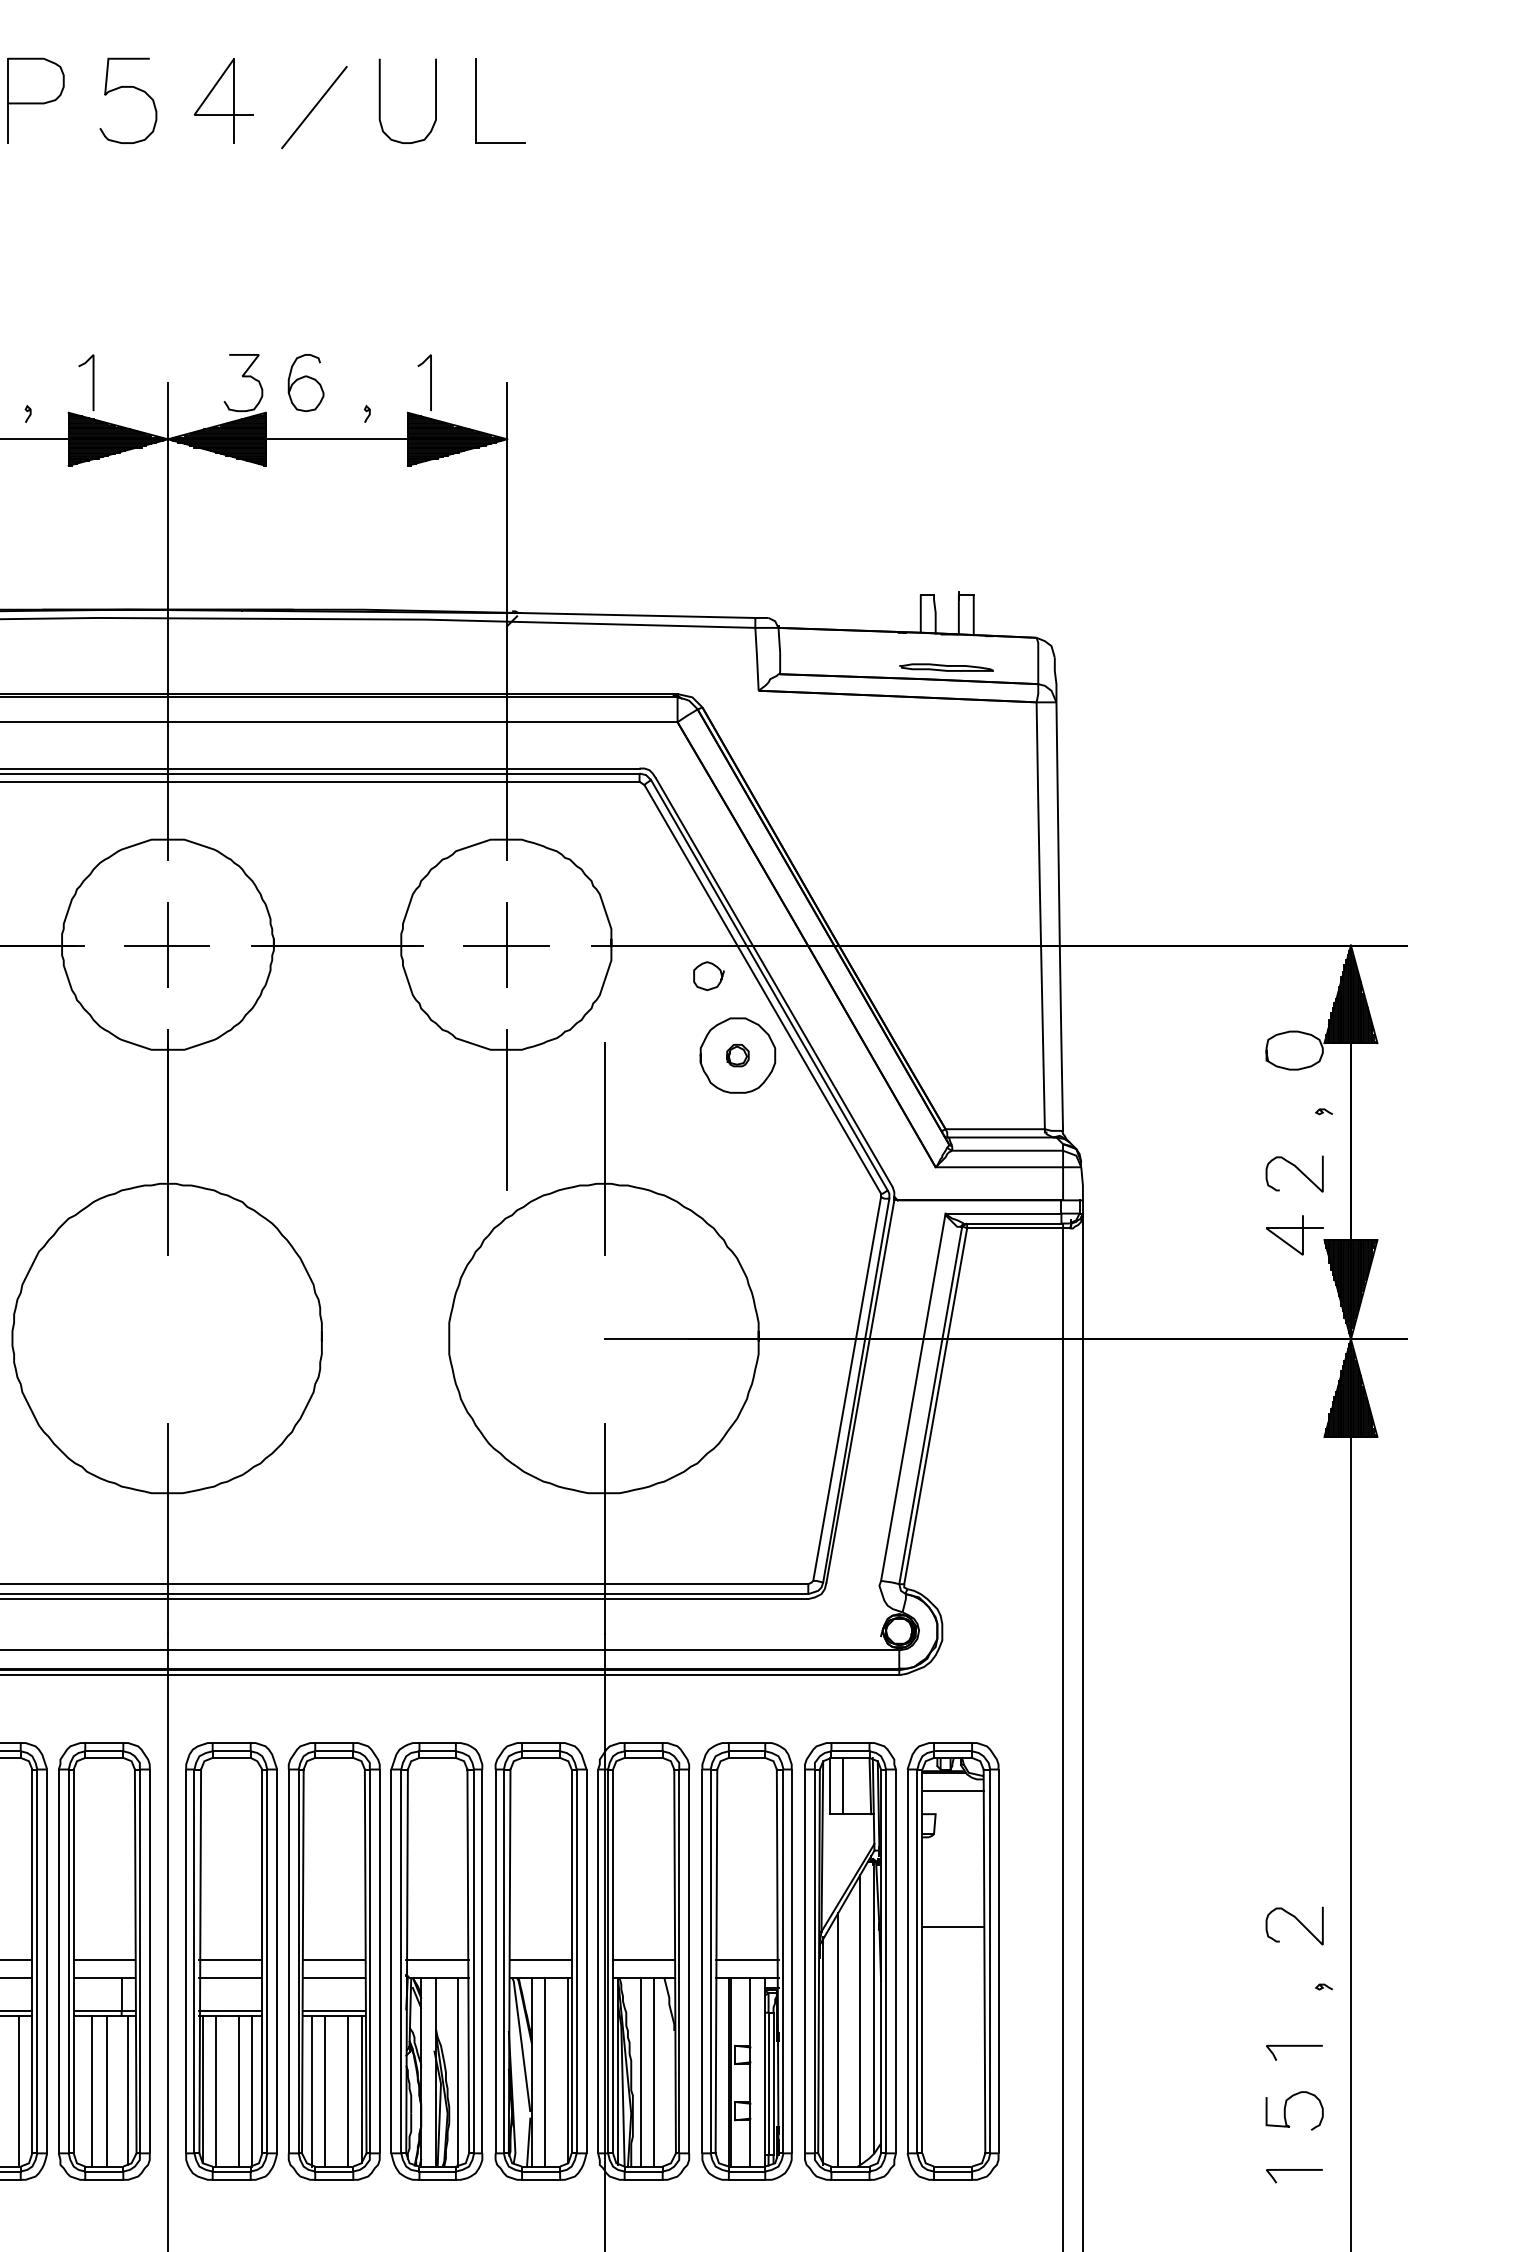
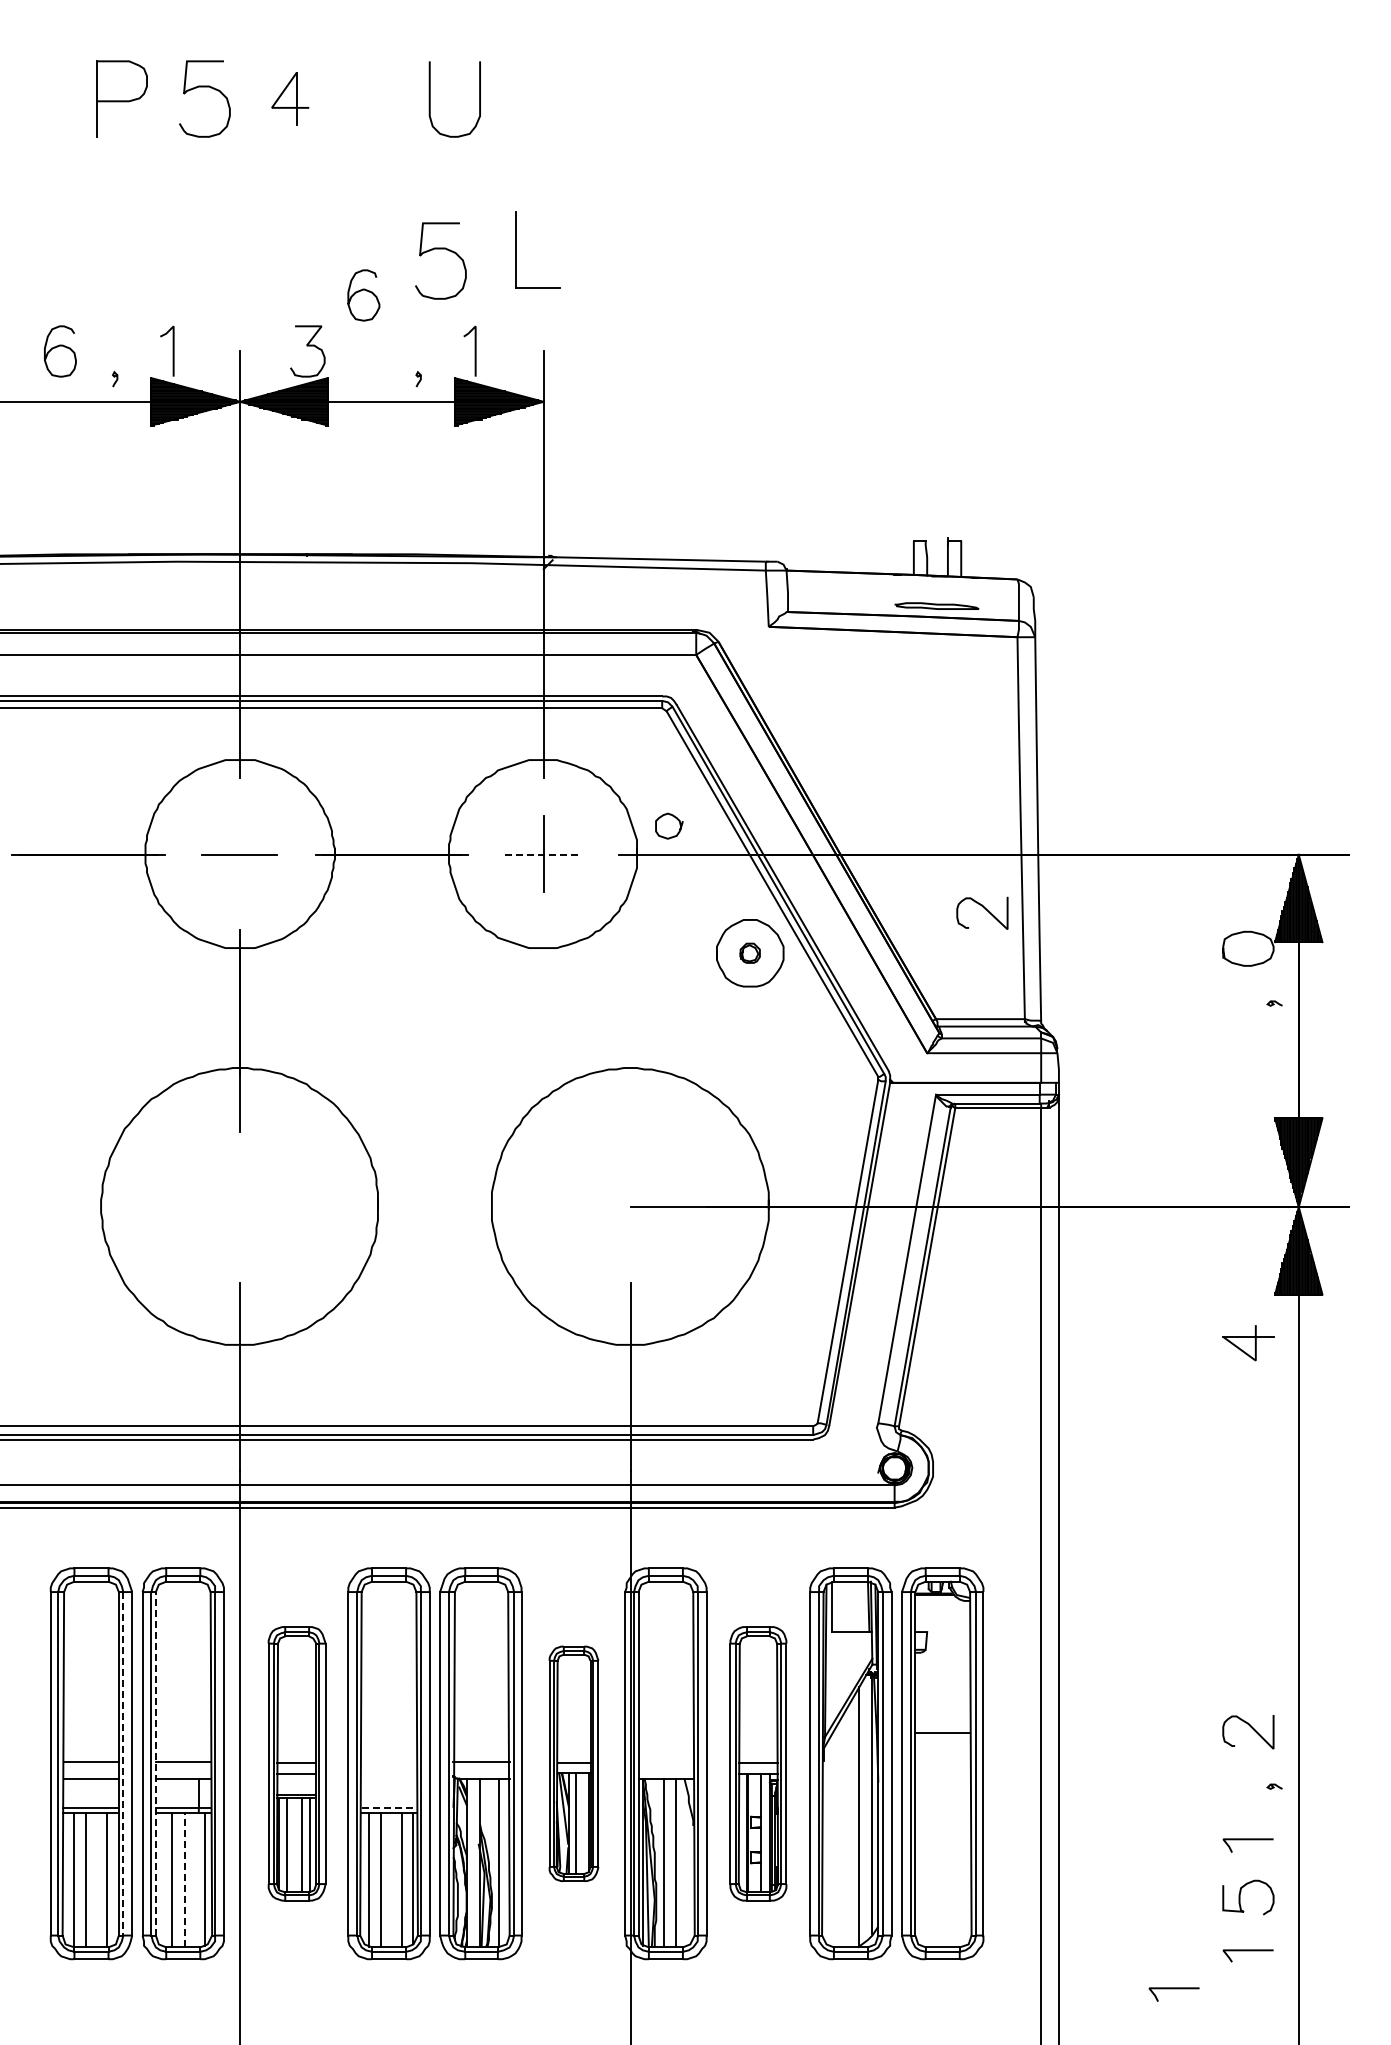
part: (224, 100) -> (290, 98), size x0.7
part: (476, 100) -> (516, 249), moved
line: (314, 106) -> (371, 104), removed
curve: (391, 269) -> (440, 249), added
curve: (303, 378) -> (361, 291), moved
line: (168, 944) -> (240, 853), removed
line: (506, 945) -> (543, 854), solid -> dashed
part: (709, 975) -> (669, 825), moved
line: (506, 1109) -> (543, 1001), removed
line: (605, 1148) -> (631, 1036), removed
curve: (1295, 1168) -> (983, 908), moved
part: (1294, 1235) -> (1248, 1343), moved
line: (843, 1785) -> (844, 1606), removed
line: (952, 1791) -> (942, 1611), removed
line: (333, 1959) -> (388, 1762), removed
line: (643, 1959) -> (665, 1762), removed
line: (37, 1961) -> (123, 1763), solid -> dashed
line: (73, 1961) -> (155, 1763), solid -> dashed
part: (230, 1961) -> (296, 1763), size x0.7
part: (540, 1961) -> (573, 1763), size x0.6
part: (747, 1961) -> (758, 1763), size x0.7
line: (333, 1977) -> (388, 1778), removed
line: (334, 2011) -> (389, 1808), solid -> dashed
line: (837, 2039) -> (839, 1833), removed
line: (823, 2050) -> (826, 1843), removed
line: (106, 2090) -> (185, 1879), solid -> dashed
curve: (1210, 2213) -> (1173, 1989), added

